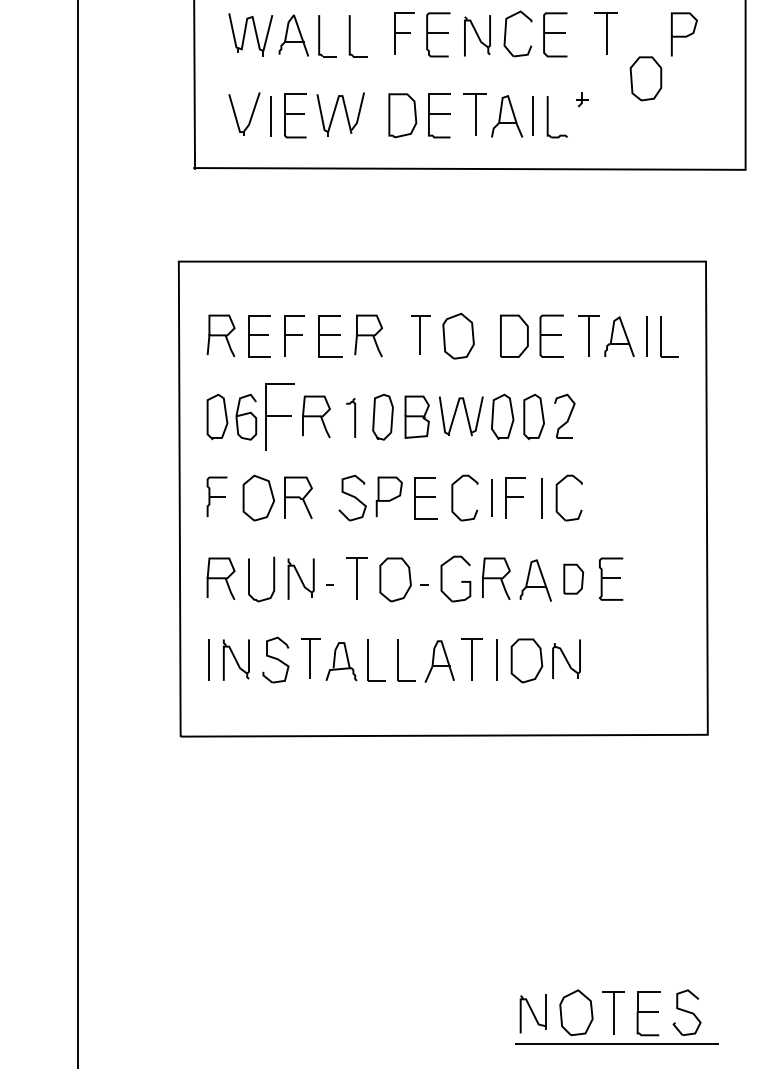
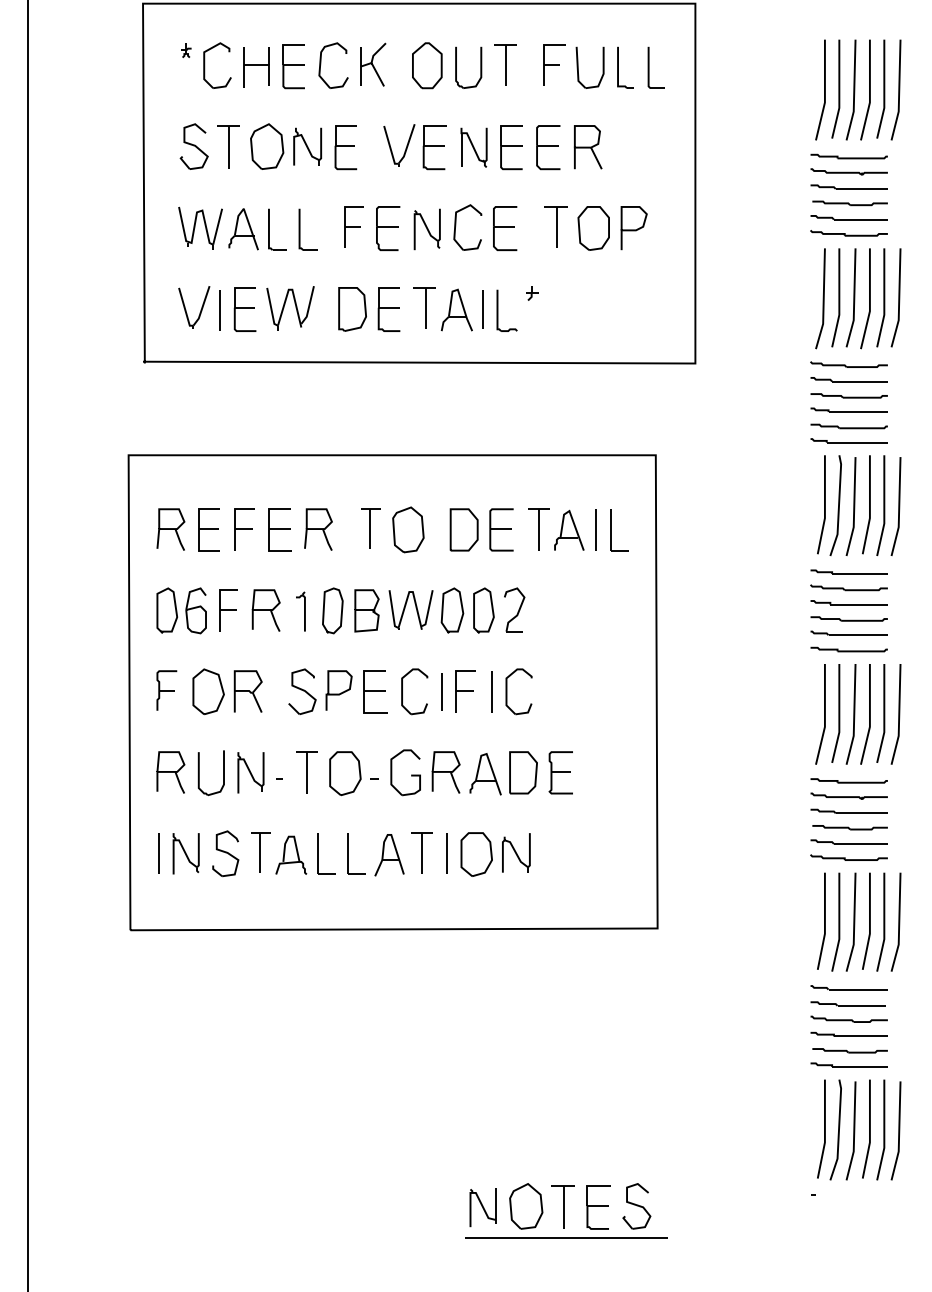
part: (645, 78) -> (593, 228), moved
part: (278, 416) -> (228, 610), size x0.62
part: (573, 578) -> (523, 772), size x1.43

